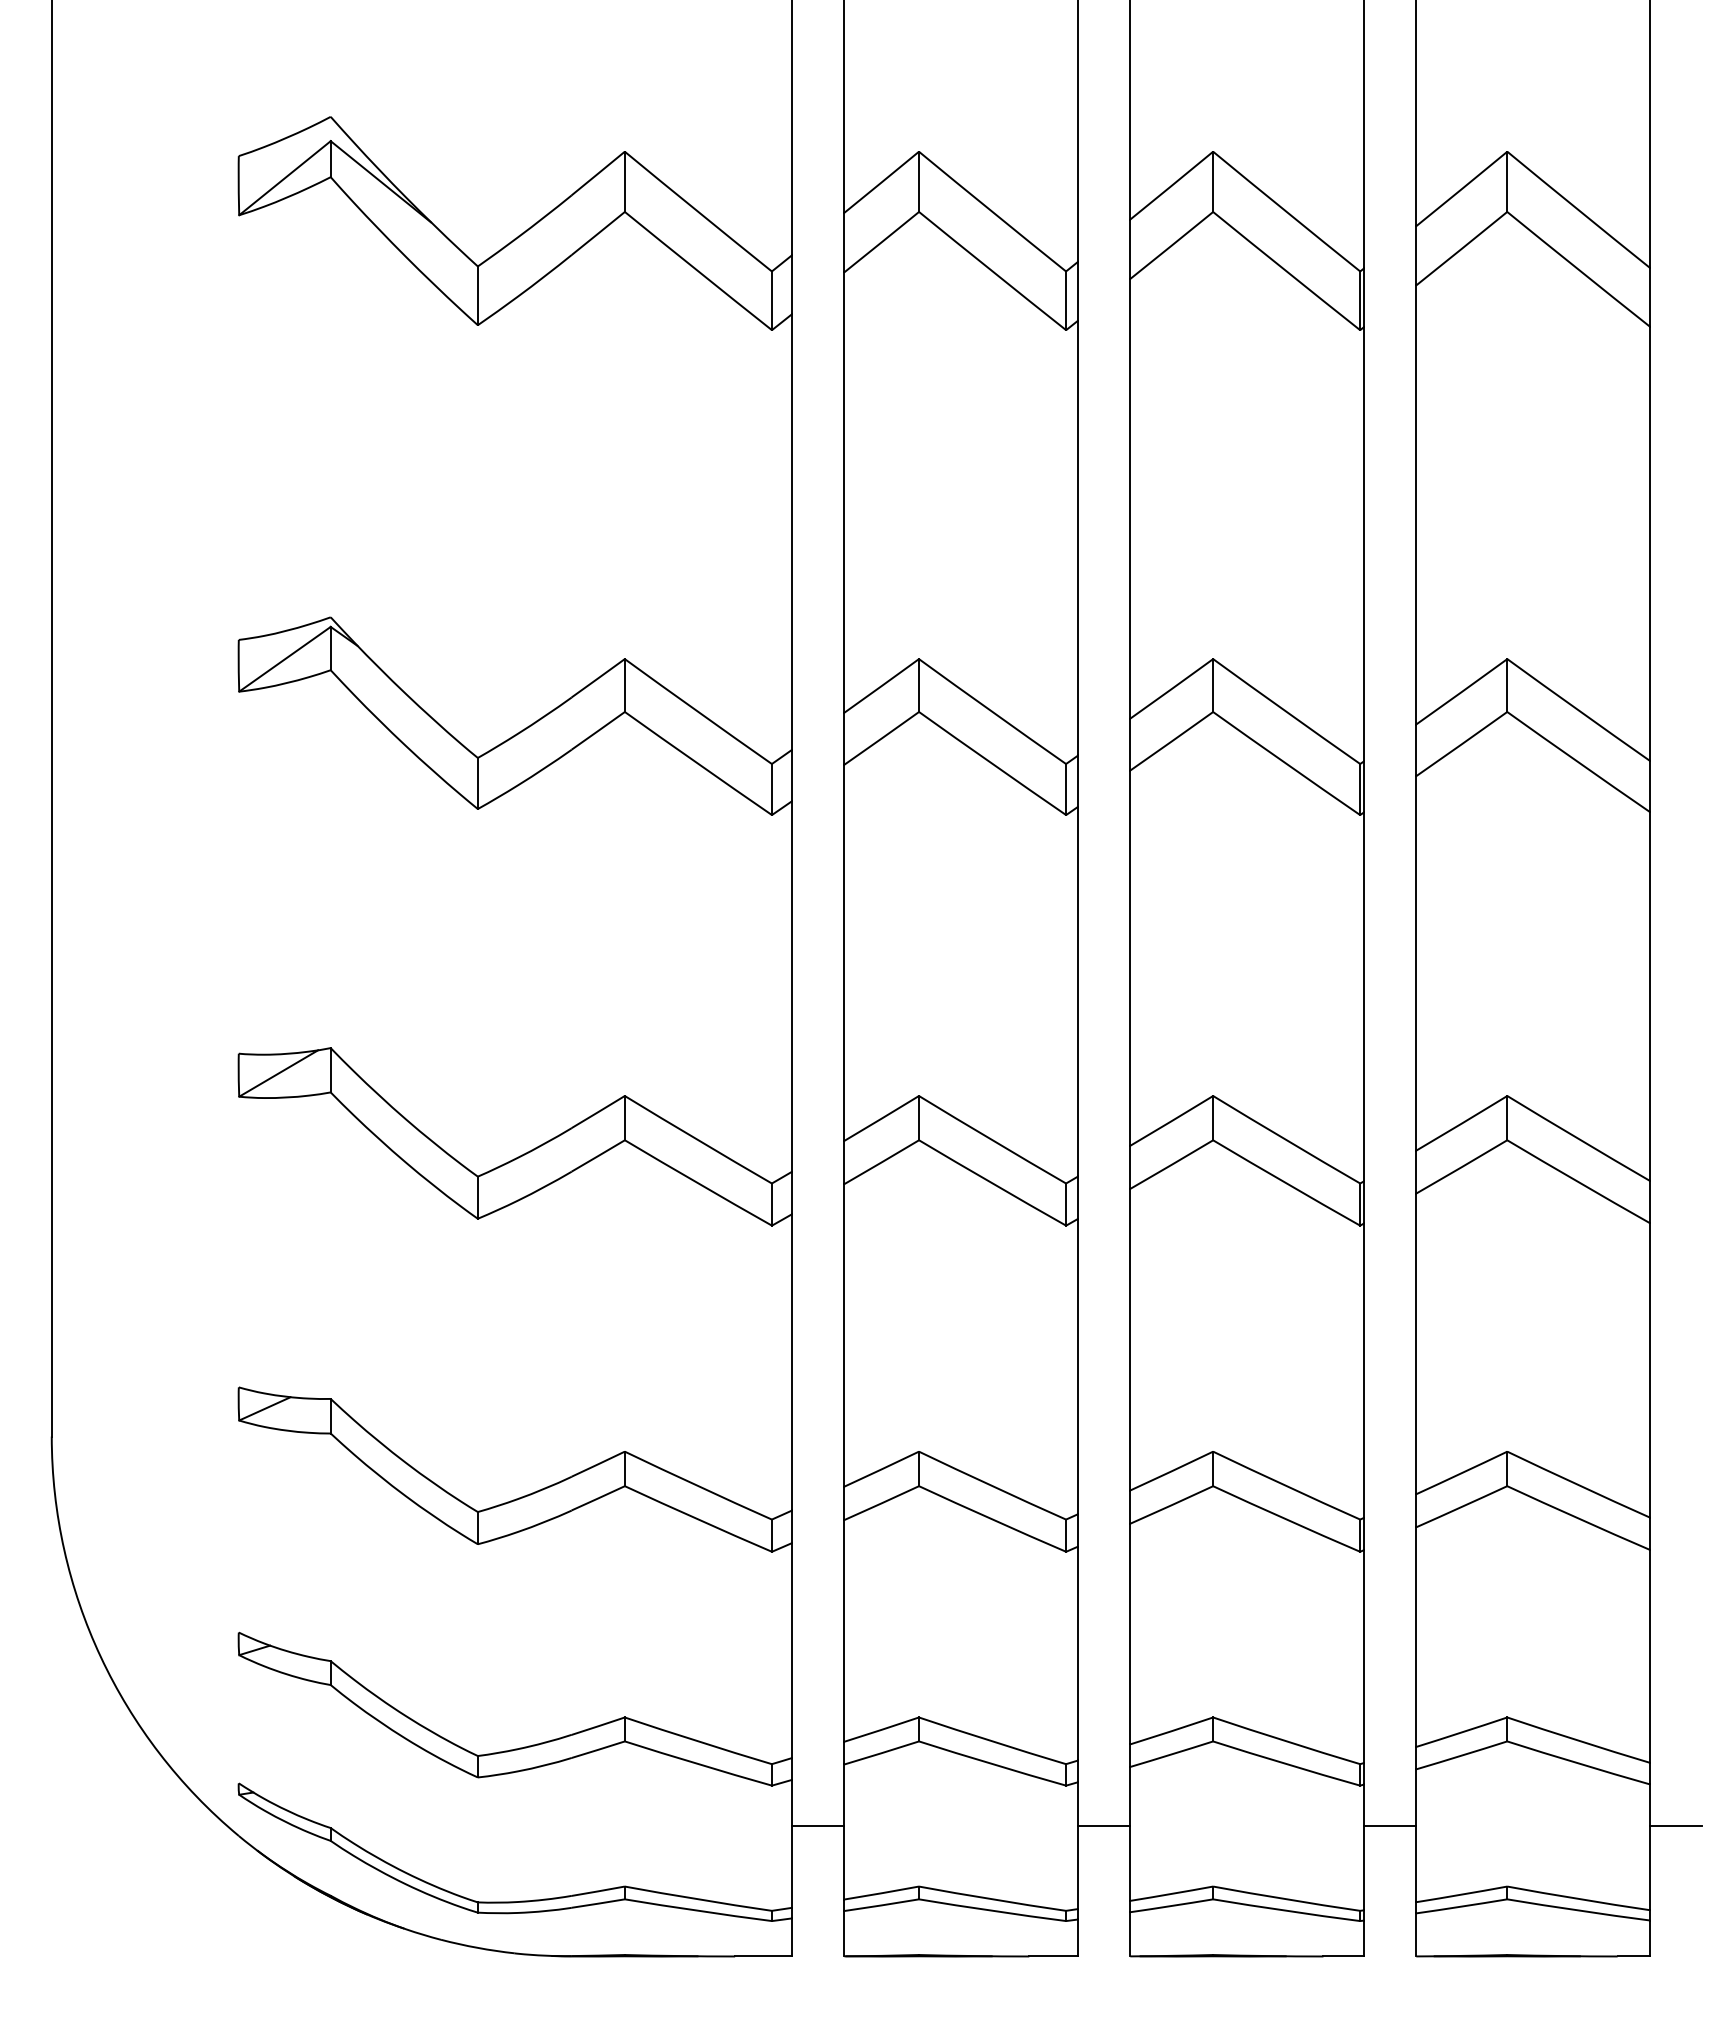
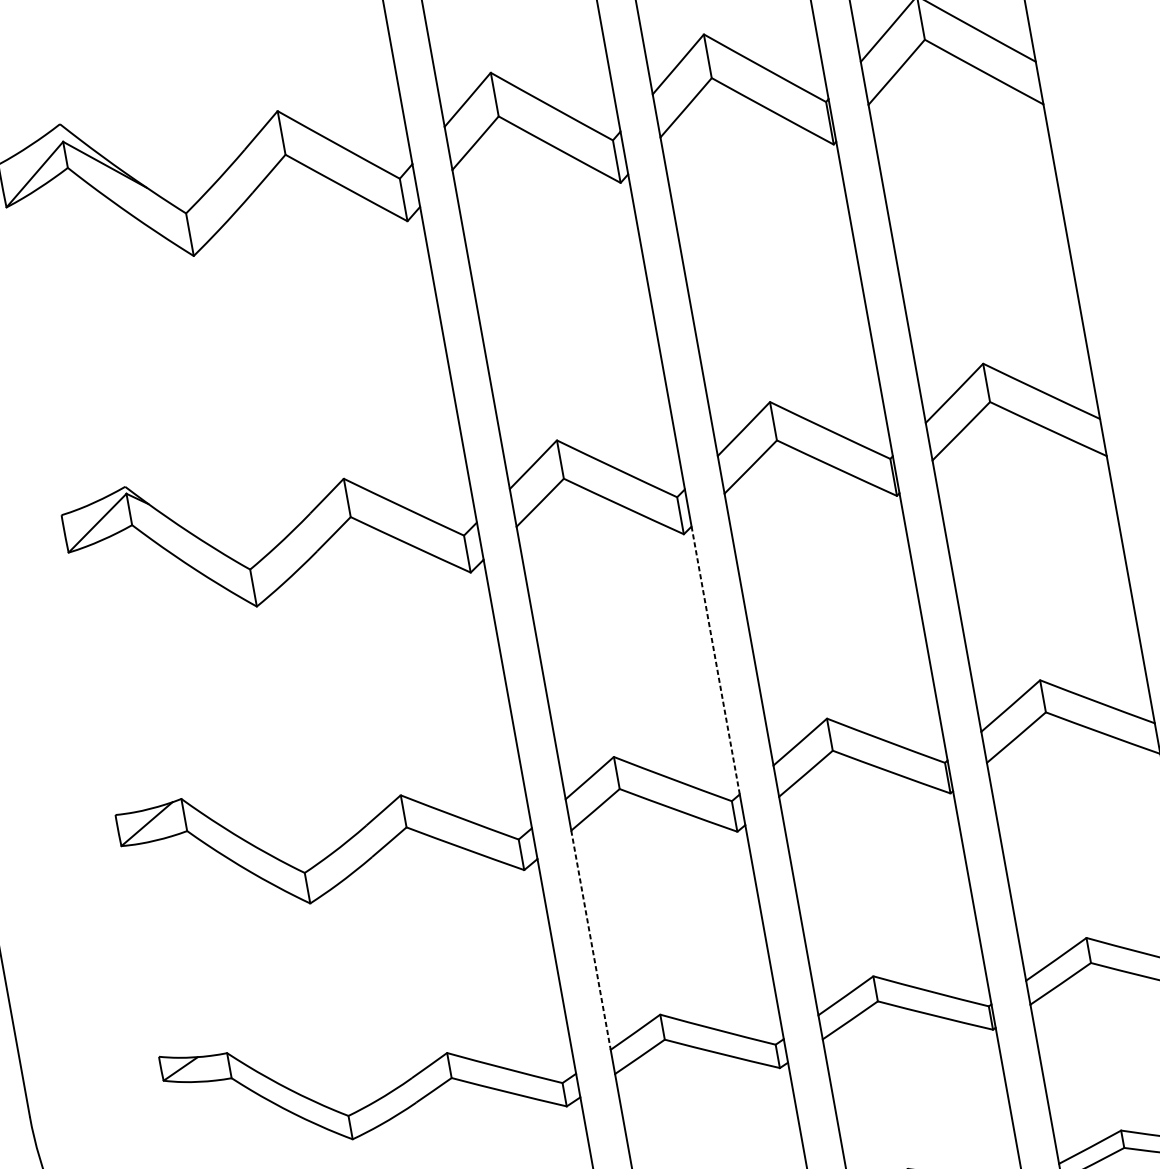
line: (1078, 991) -> (715, 660), solid -> dashed
line: (844, 1336) -> (591, 940), solid -> dashed

